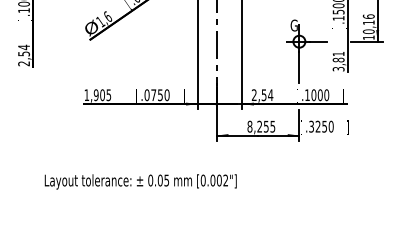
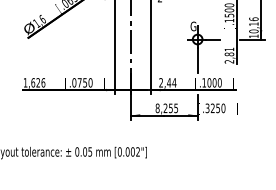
text: (338, 69) -> (229, 62), 3,81 -> 2,81
text: (102, 95) -> (38, 83), 1,905 -> 1,626
text: (263, 95) -> (168, 83), 2,54 -> 2,44

